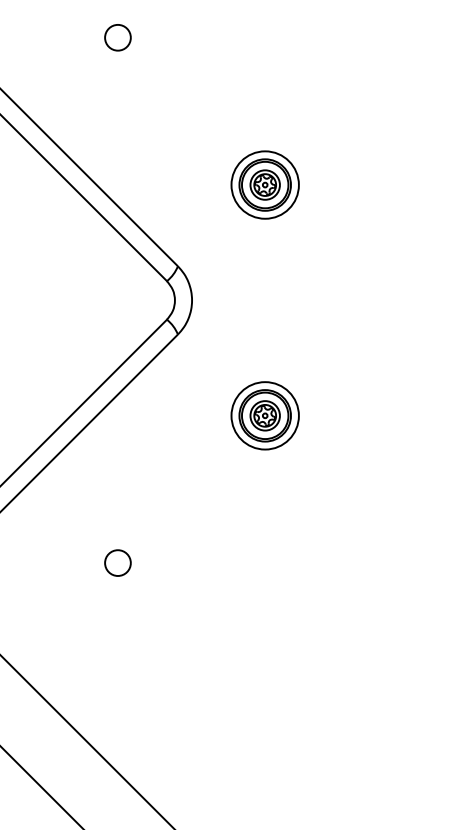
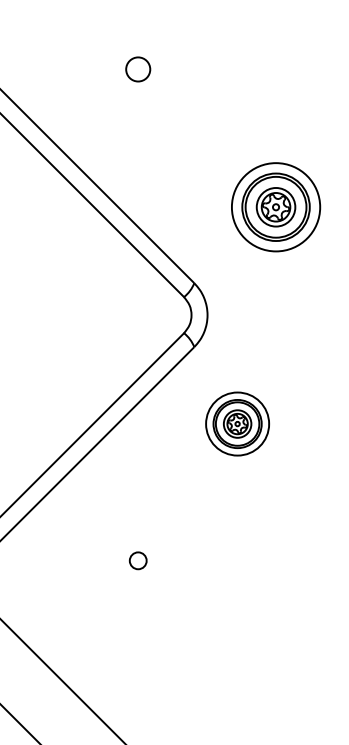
part: (264, 184) -> (275, 206), size x1.4
part: (264, 415) -> (236, 423), moved
circle: (117, 562) -> (137, 560), size x0.7

